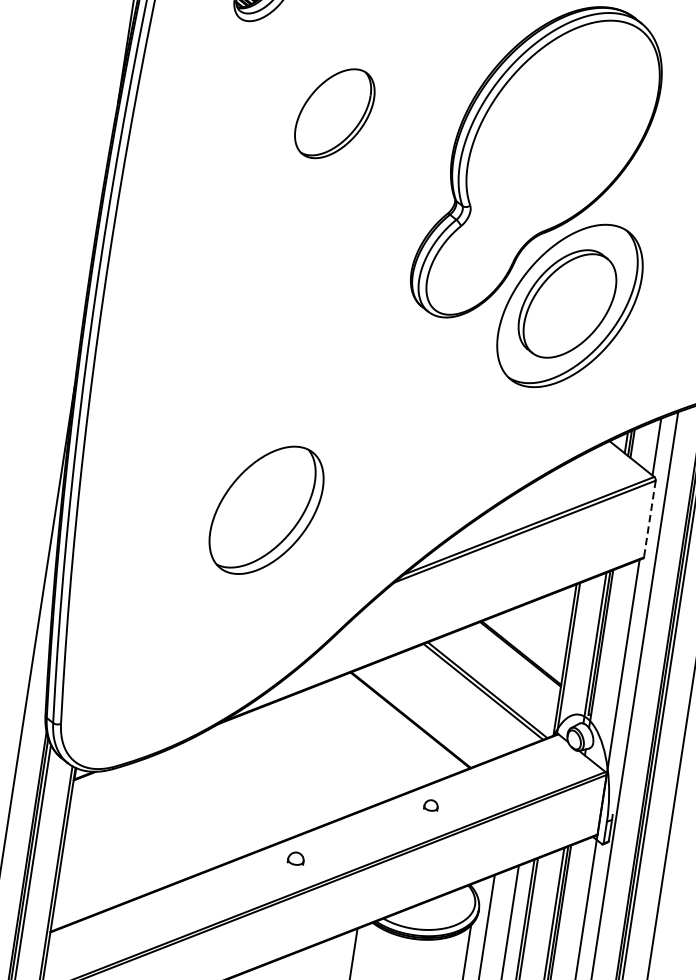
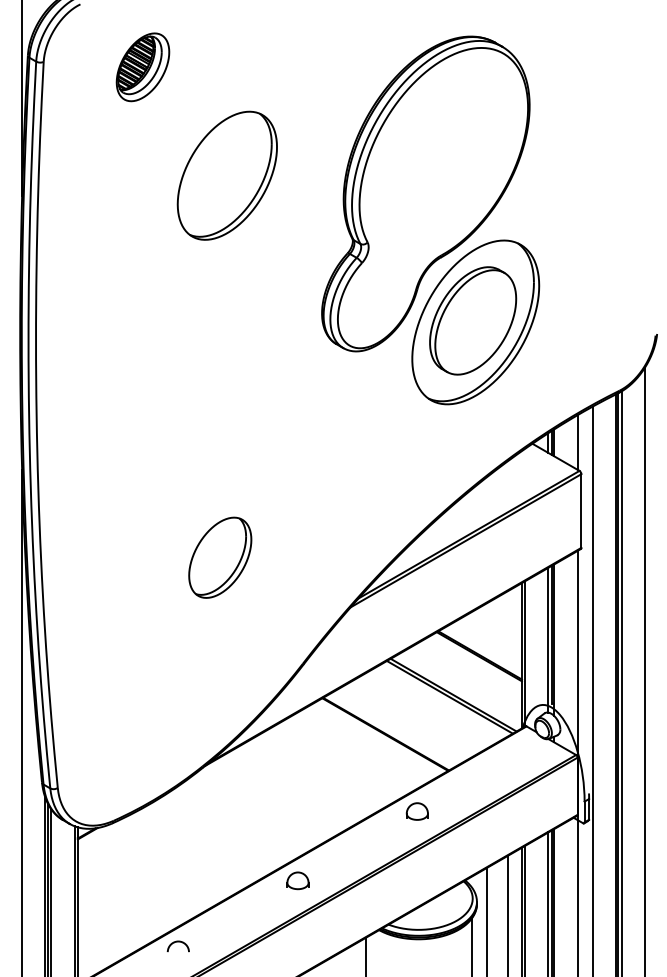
part: (334, 113) -> (226, 175), size x1.43
part: (267, 509) -> (220, 557), size x0.62
line: (649, 519) -> (581, 511), dashed -> solid
part: (430, 805) -> (416, 811), size x1.67
part: (295, 858) -> (297, 880), size x1.43
arc: (160, 903) -> (177, 942), added

